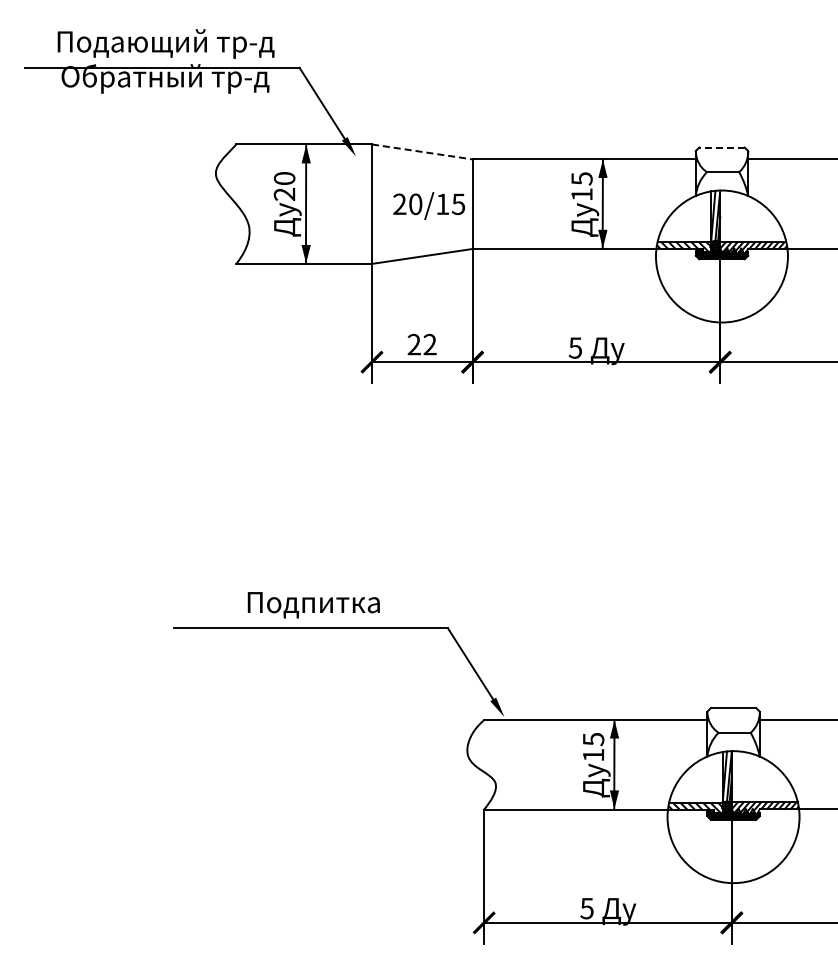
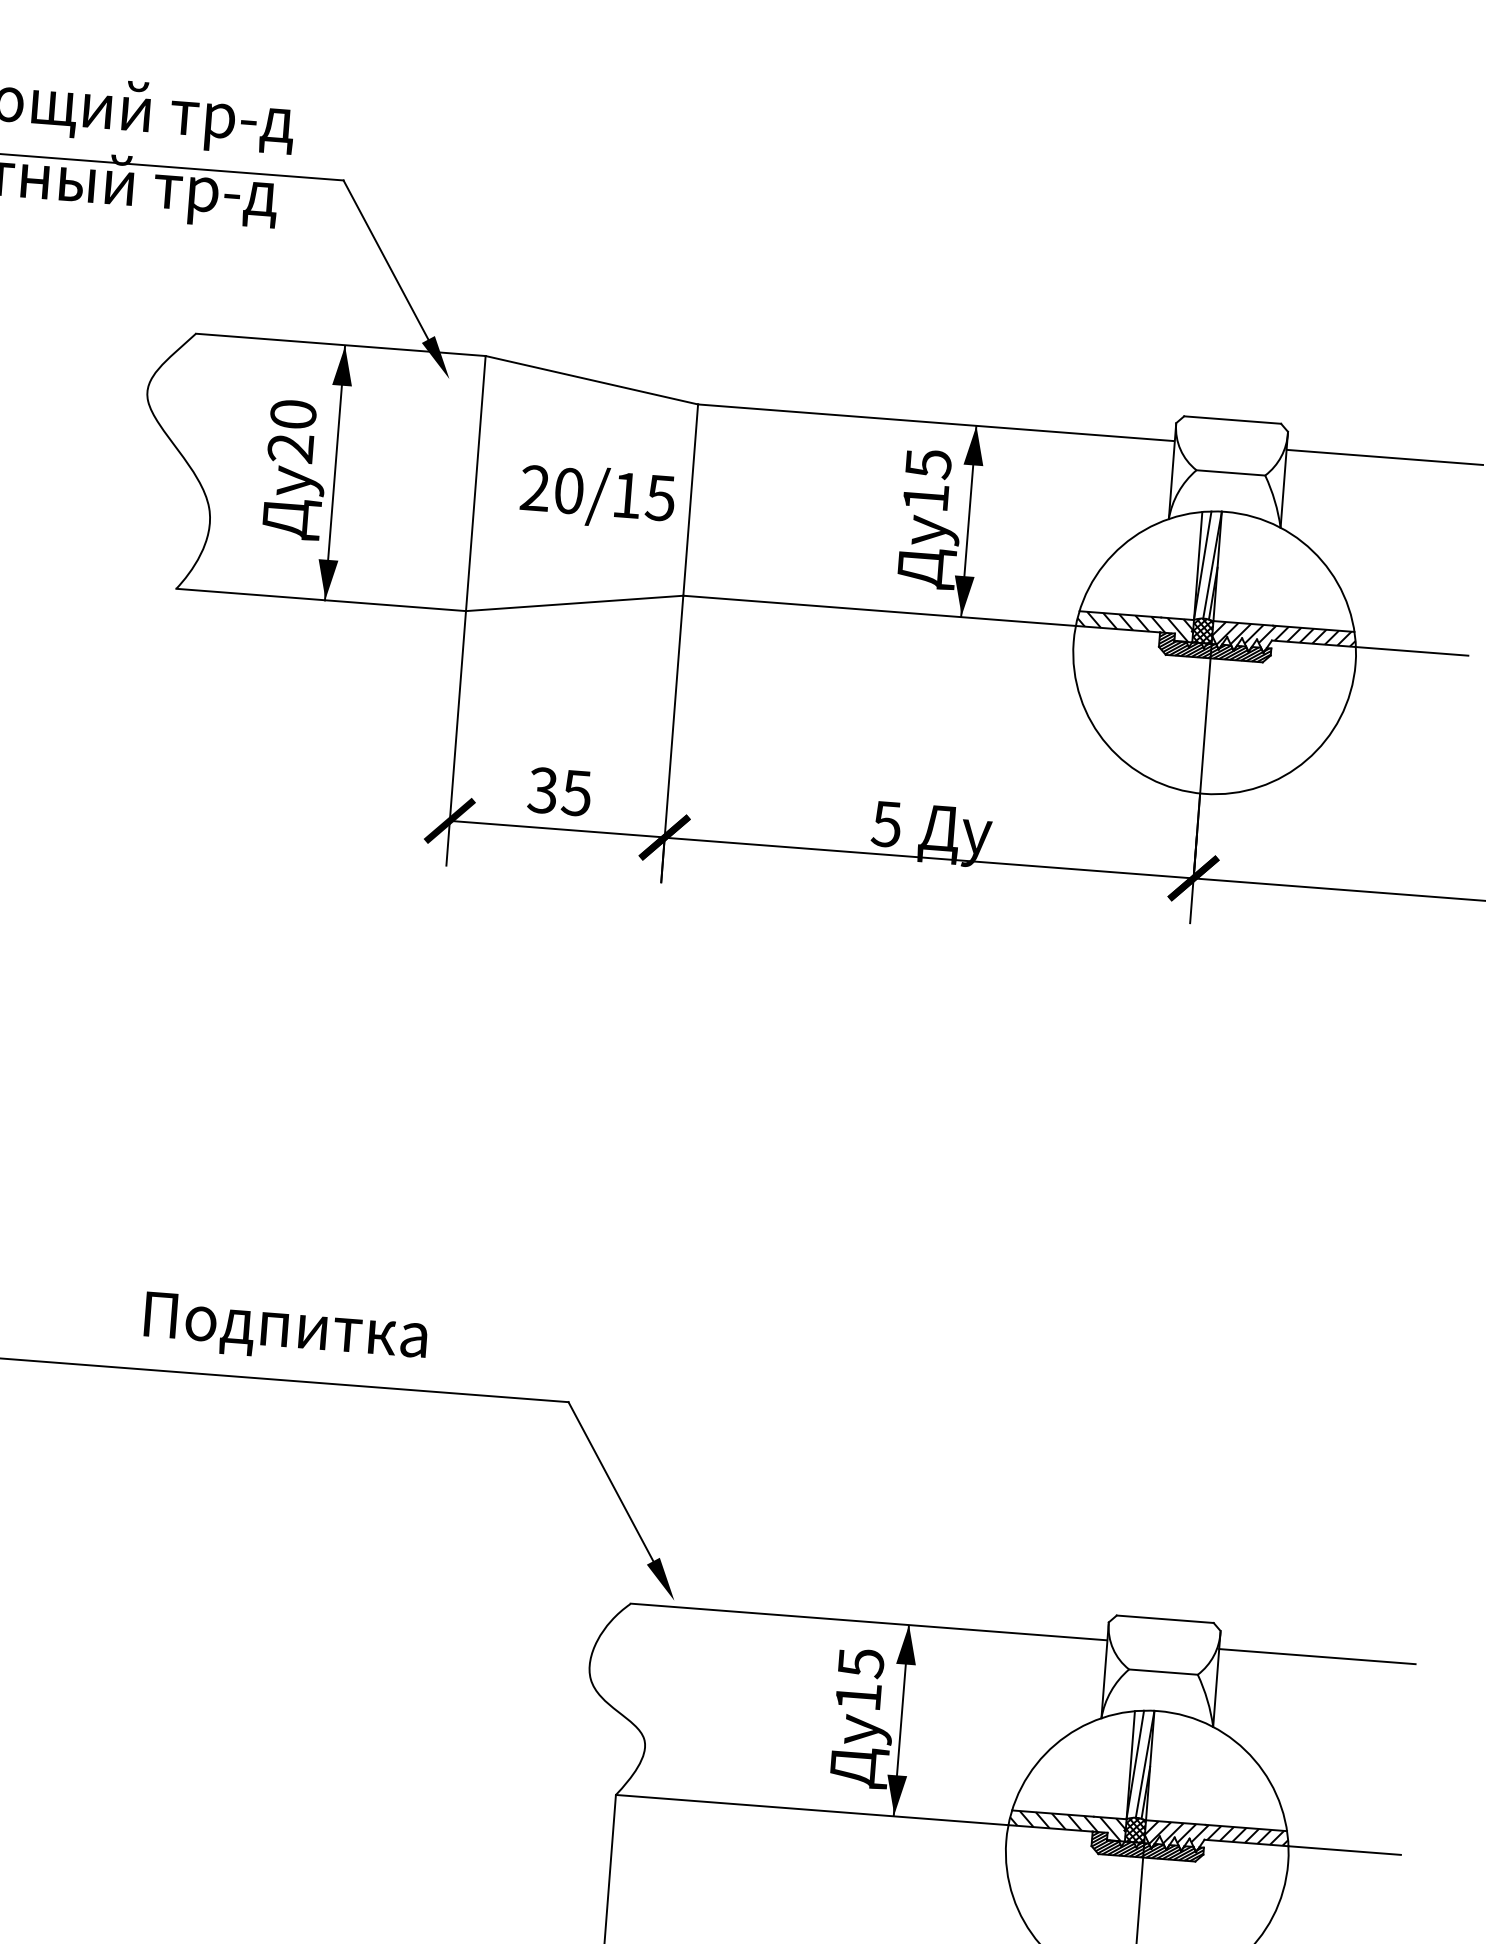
line: (722, 147) -> (1233, 420), dashed -> solid
line: (422, 151) -> (592, 379), dashed -> solid
text: (421, 344) -> (558, 791), 22 -> 35

